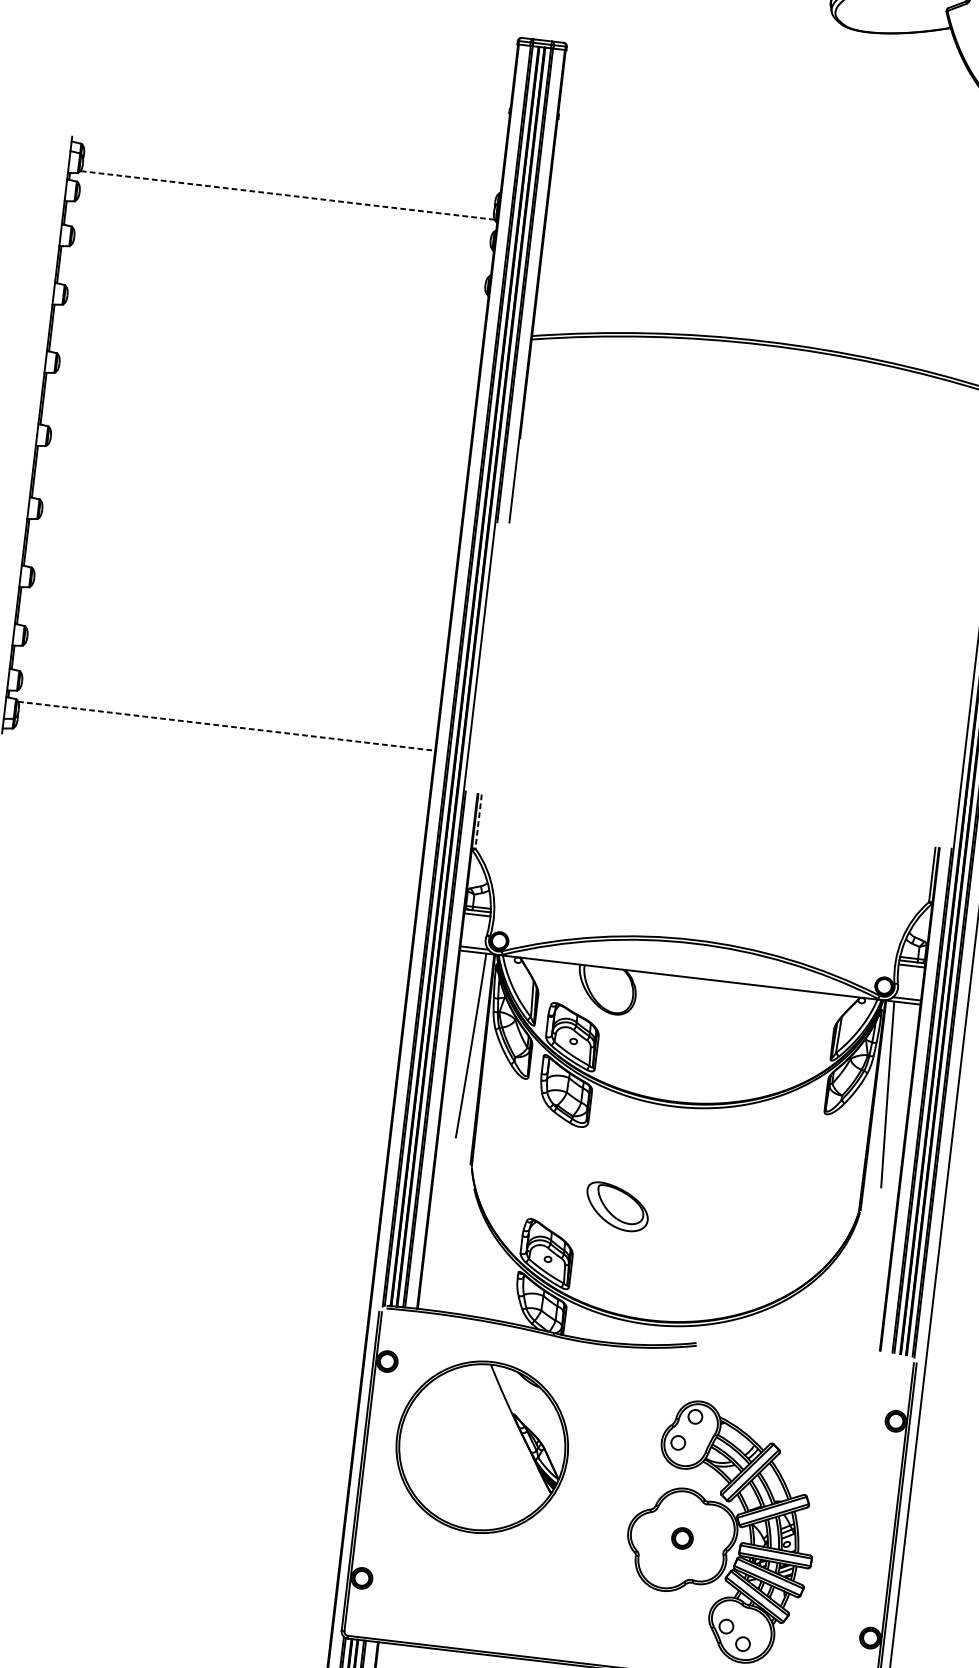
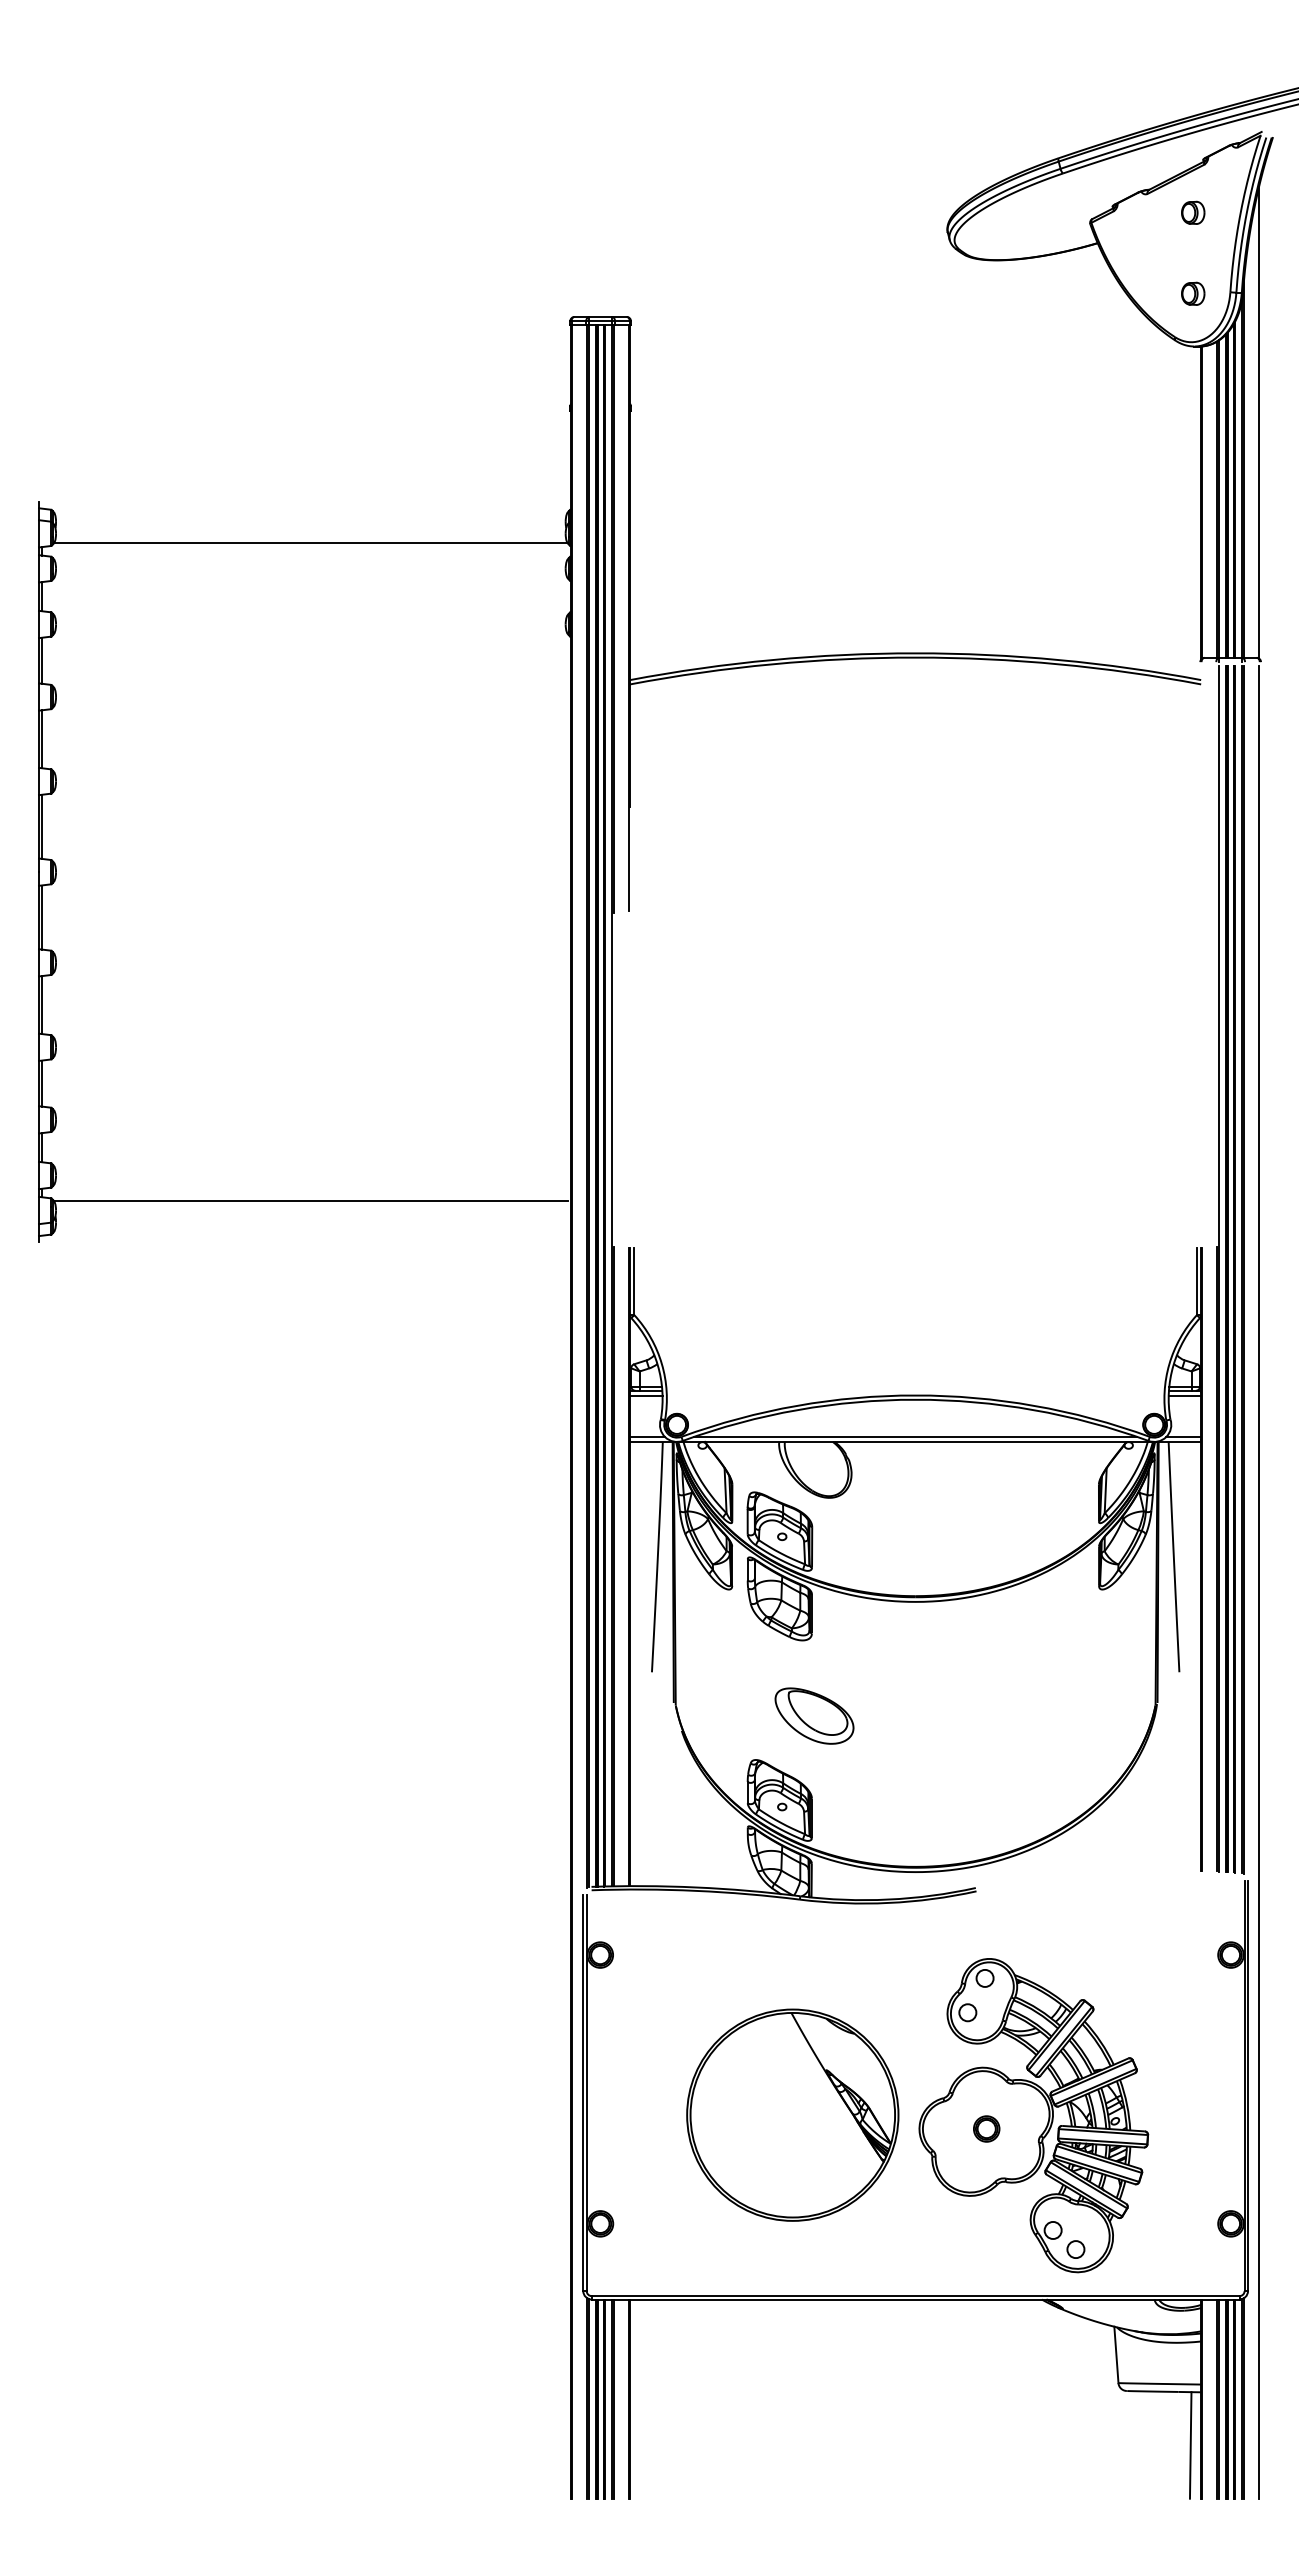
line: (287, 195) -> (310, 543), dashed -> solid
line: (224, 726) -> (310, 1201), dashed -> solid
line: (478, 821) -> (634, 1281), dashed -> solid
line: (690, 973) -> (915, 1436), added
part: (617, 1206) -> (814, 1715), moved
part: (482, 1446) -> (792, 2114), moved

